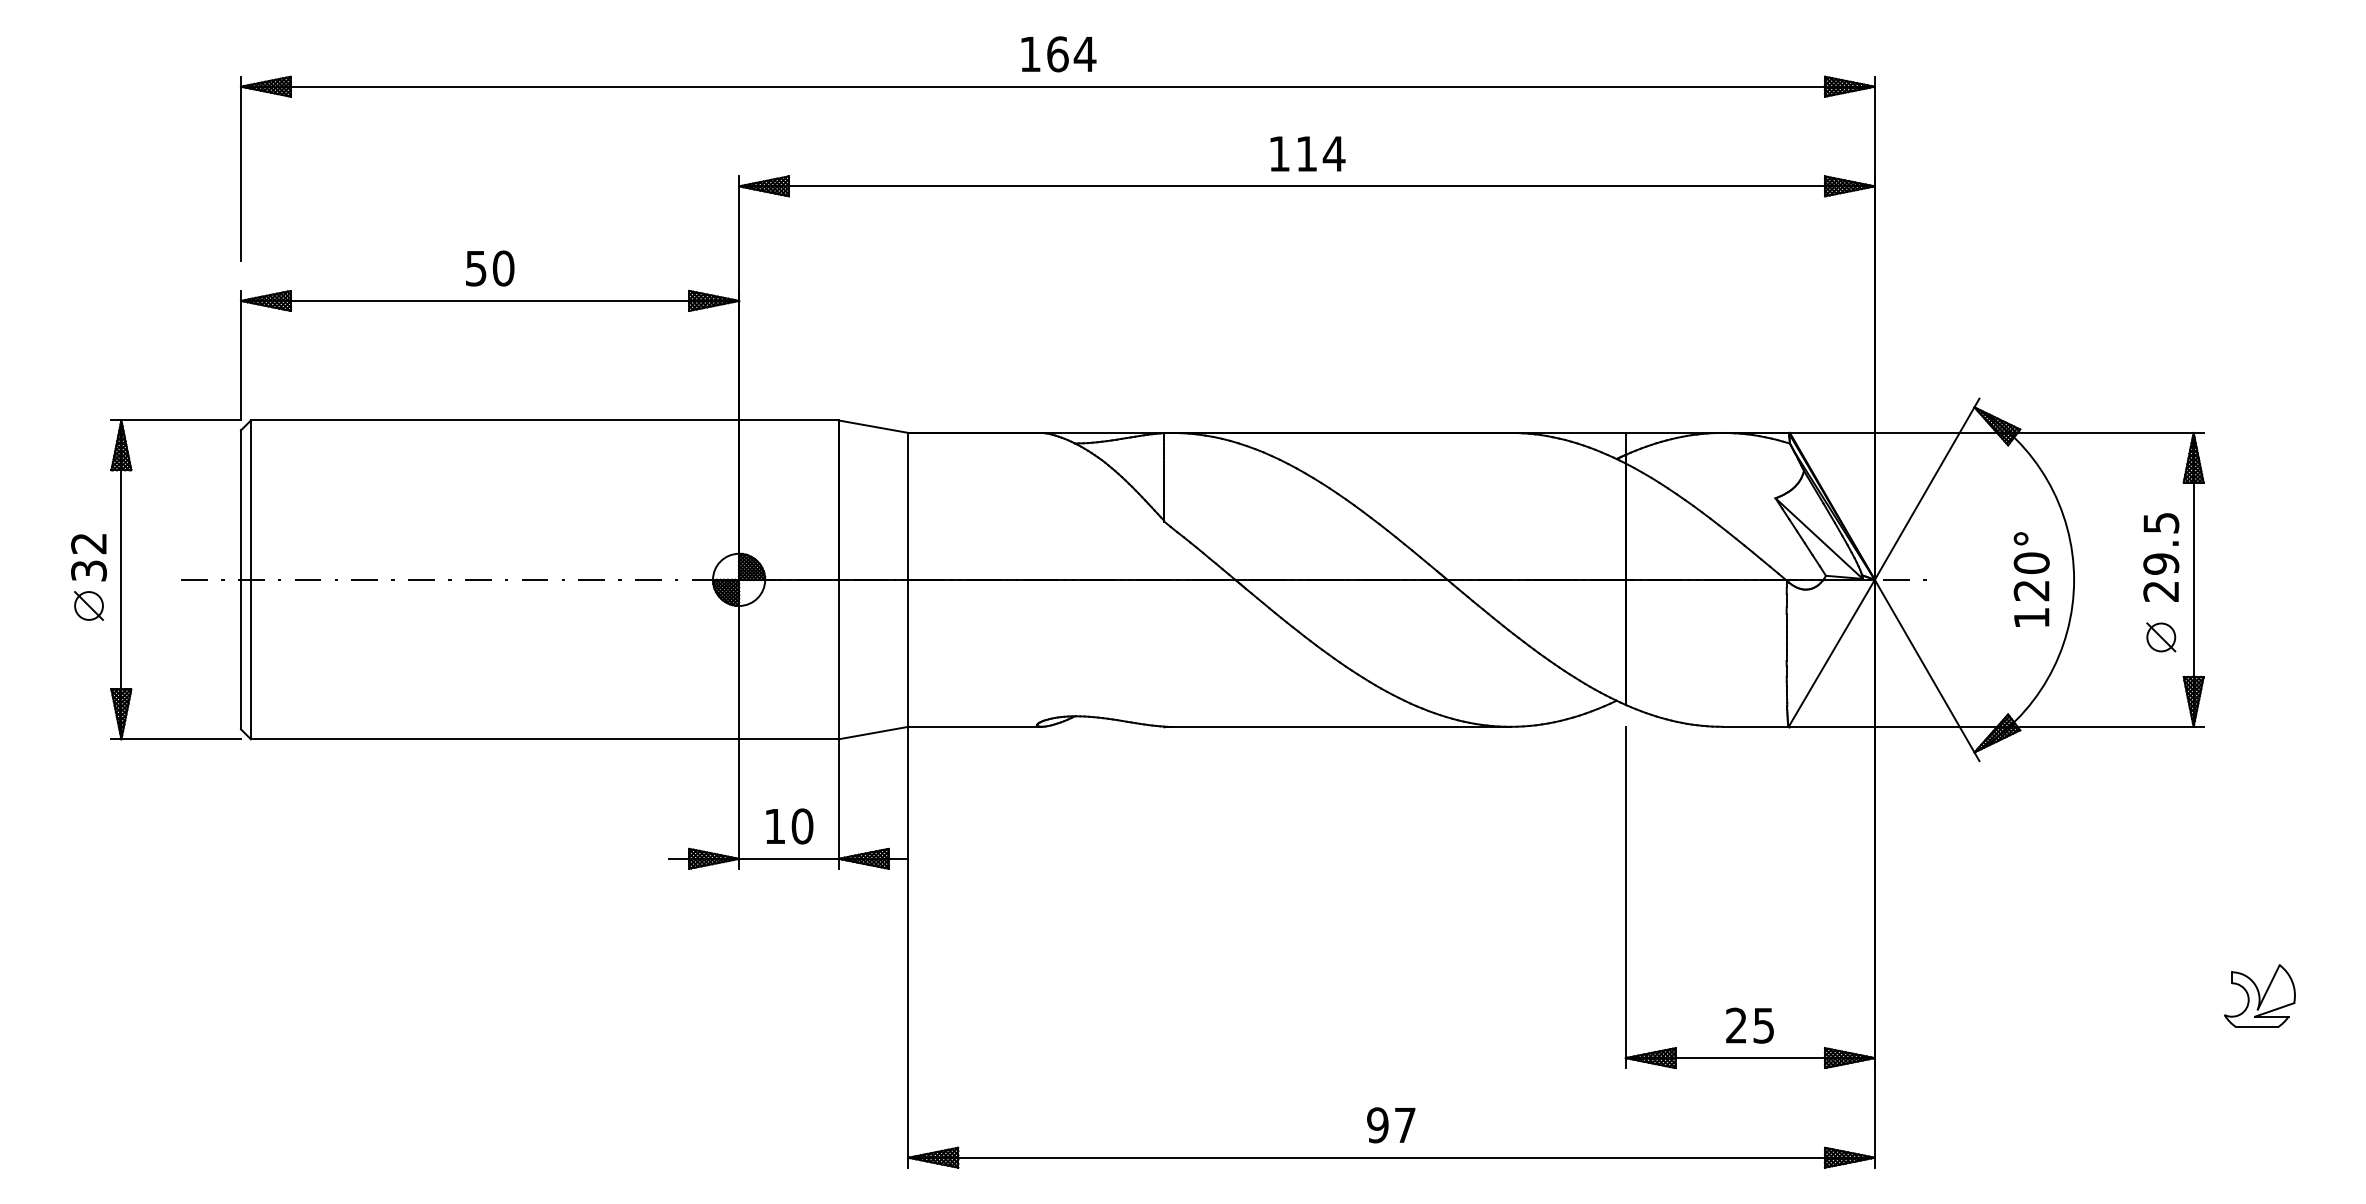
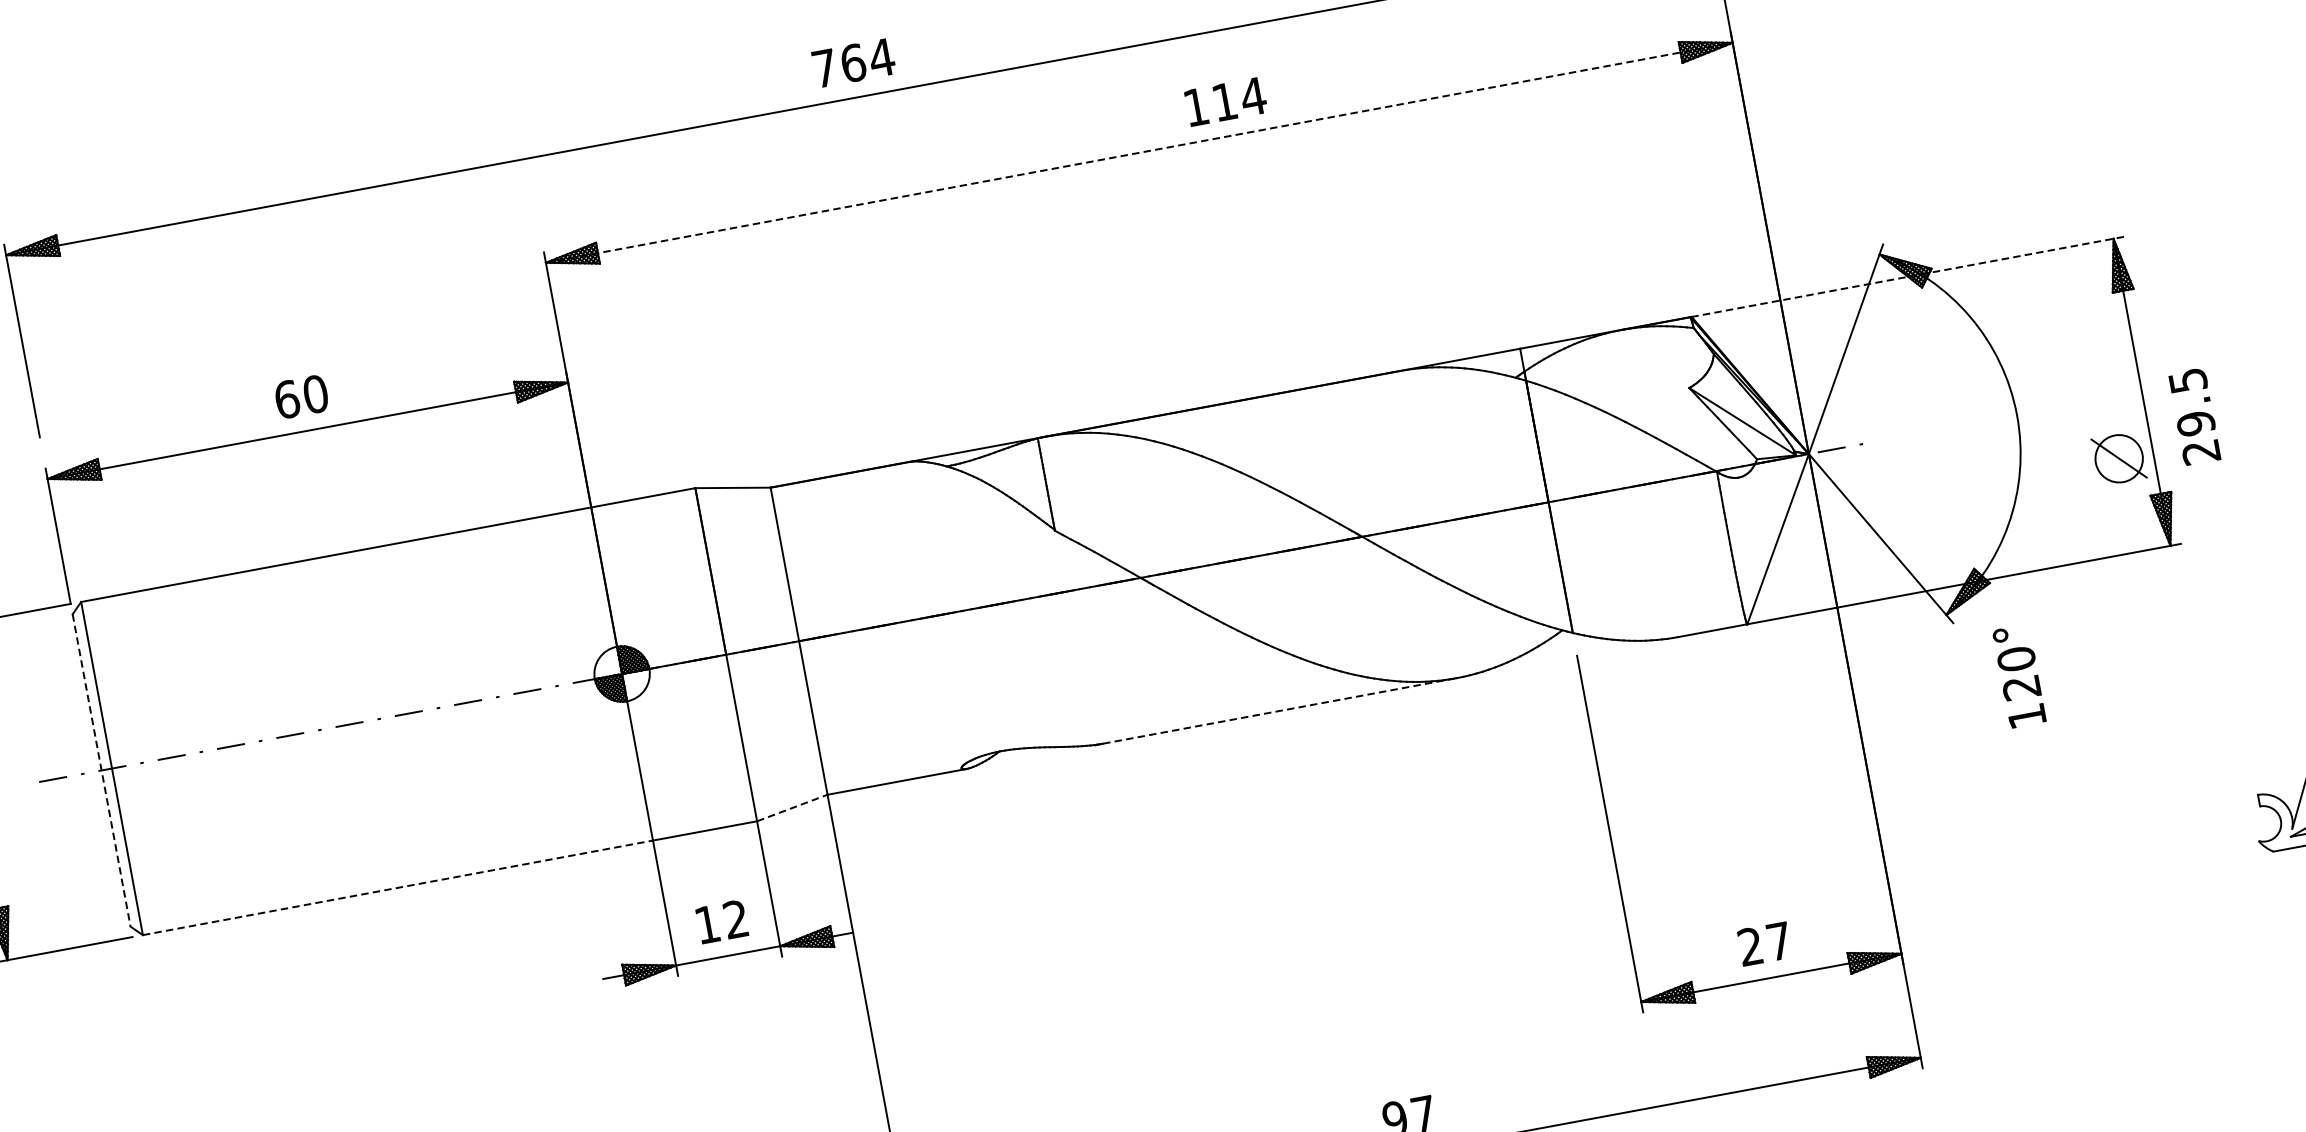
text: (1030, 54) -> (824, 68), 164 -> 764
text: (1307, 153) -> (1225, 101), moved
line: (1306, 186) -> (1138, 153), solid -> dashed
text: (476, 268) -> (287, 399), 50 -> 60
line: (1996, 432) -> (1907, 276), solid -> dashed
text: (2161, 557) -> (2194, 416), moved
text: (2031, 579) -> (2019, 676), moved
line: (240, 580) -> (101, 771), solid -> dashed
part: (2161, 637) -> (2119, 458), size x1.6
line: (1341, 726) -> (1279, 710), solid -> dashed
line: (874, 732) -> (793, 807), solid -> dashed
line: (495, 739) -> (398, 887), solid -> dashed
text: (802, 826) -> (736, 919), 10 -> 12
text: (1763, 1025) -> (1778, 941), 25 -> 27

